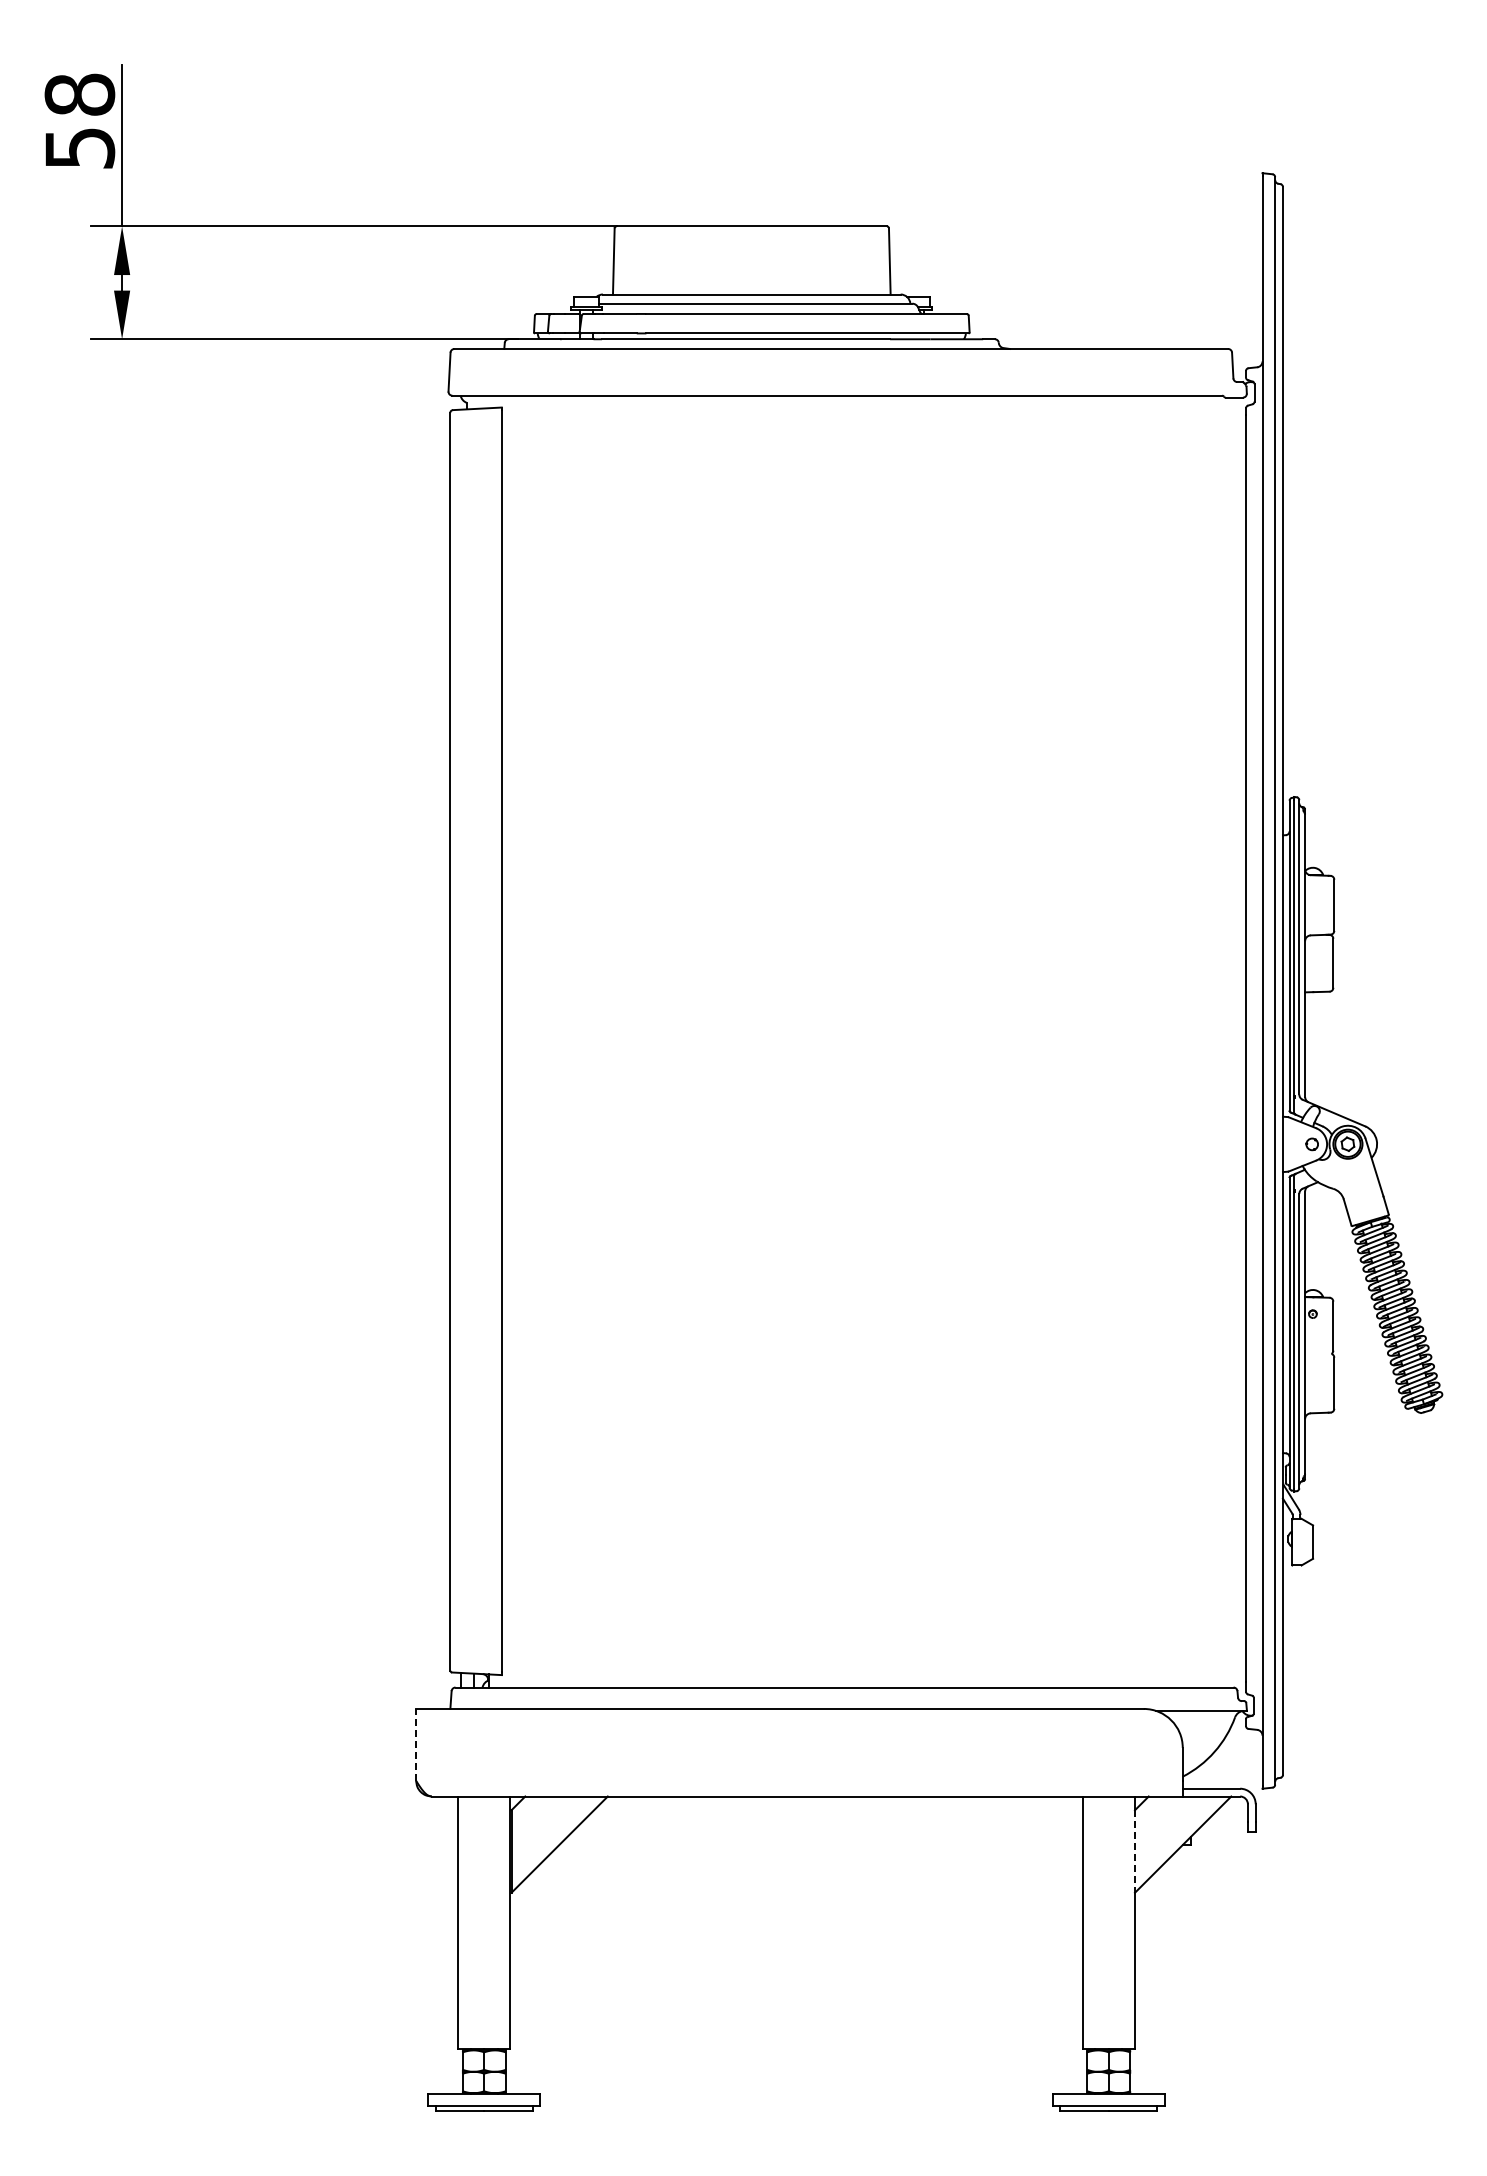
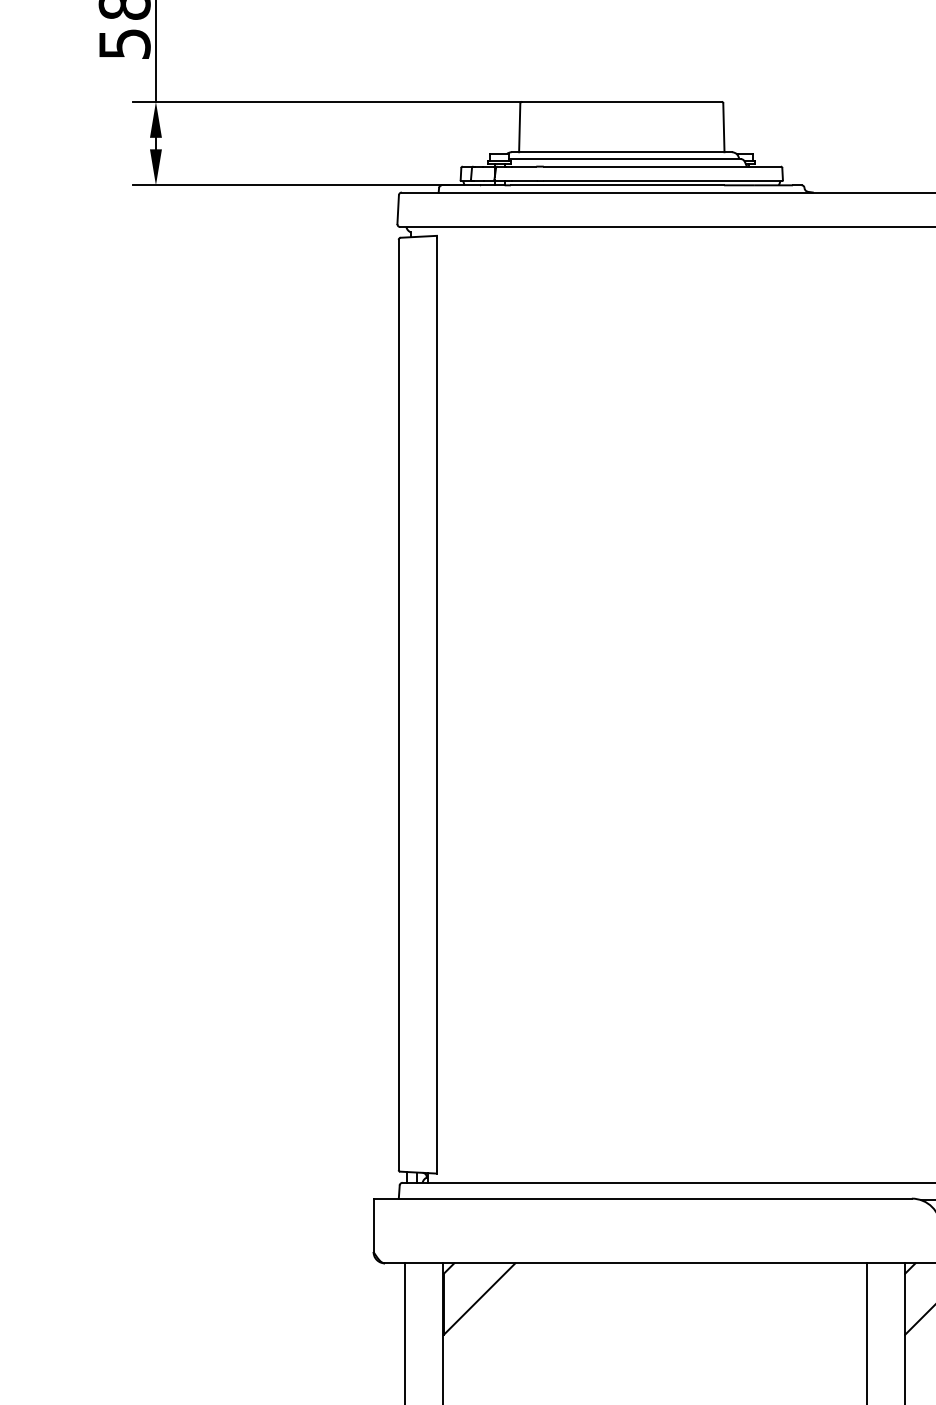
line: (416, 1744) -> (373, 1224), dashed -> solid
line: (1134, 1852) -> (904, 1304), dashed -> solid

